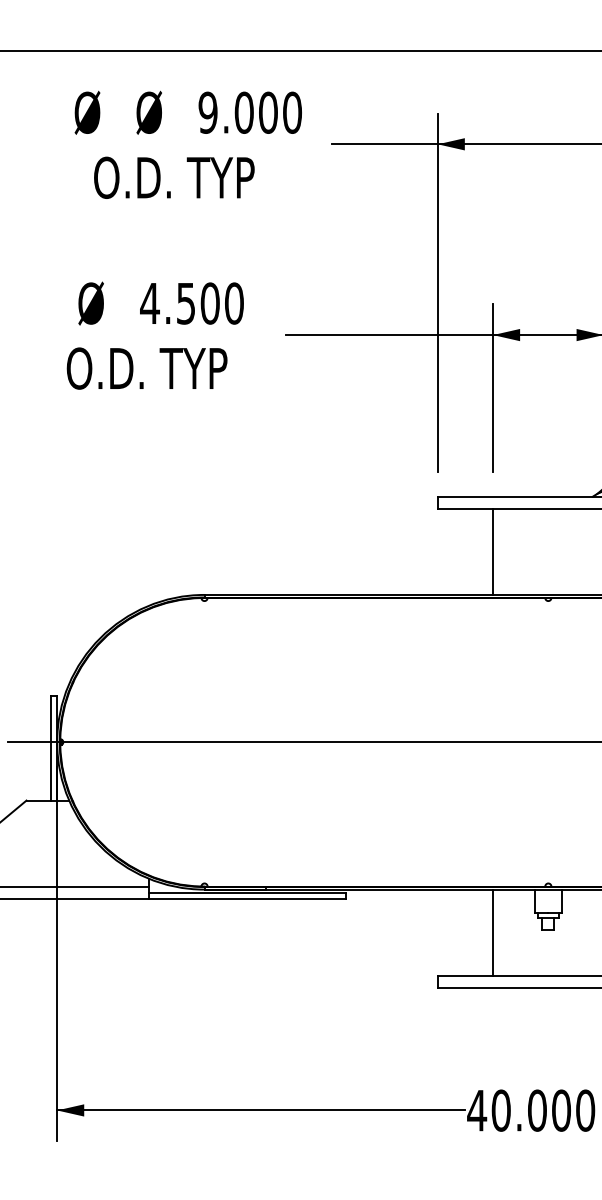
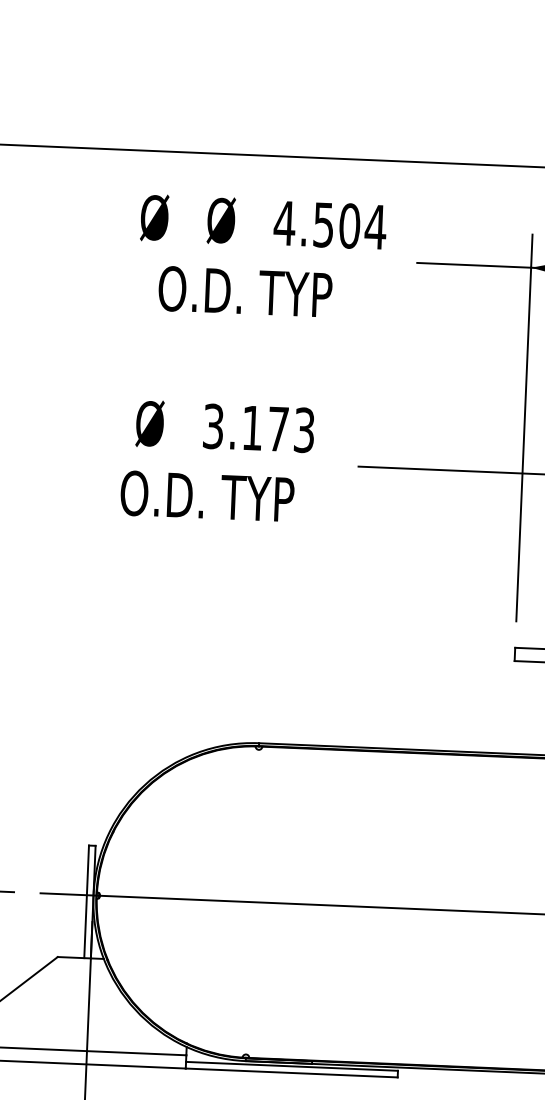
text: (250, 112) -> (330, 224), 9.000 -> 4.504
text: (191, 303) -> (258, 428), 4.500 -> 3.173

